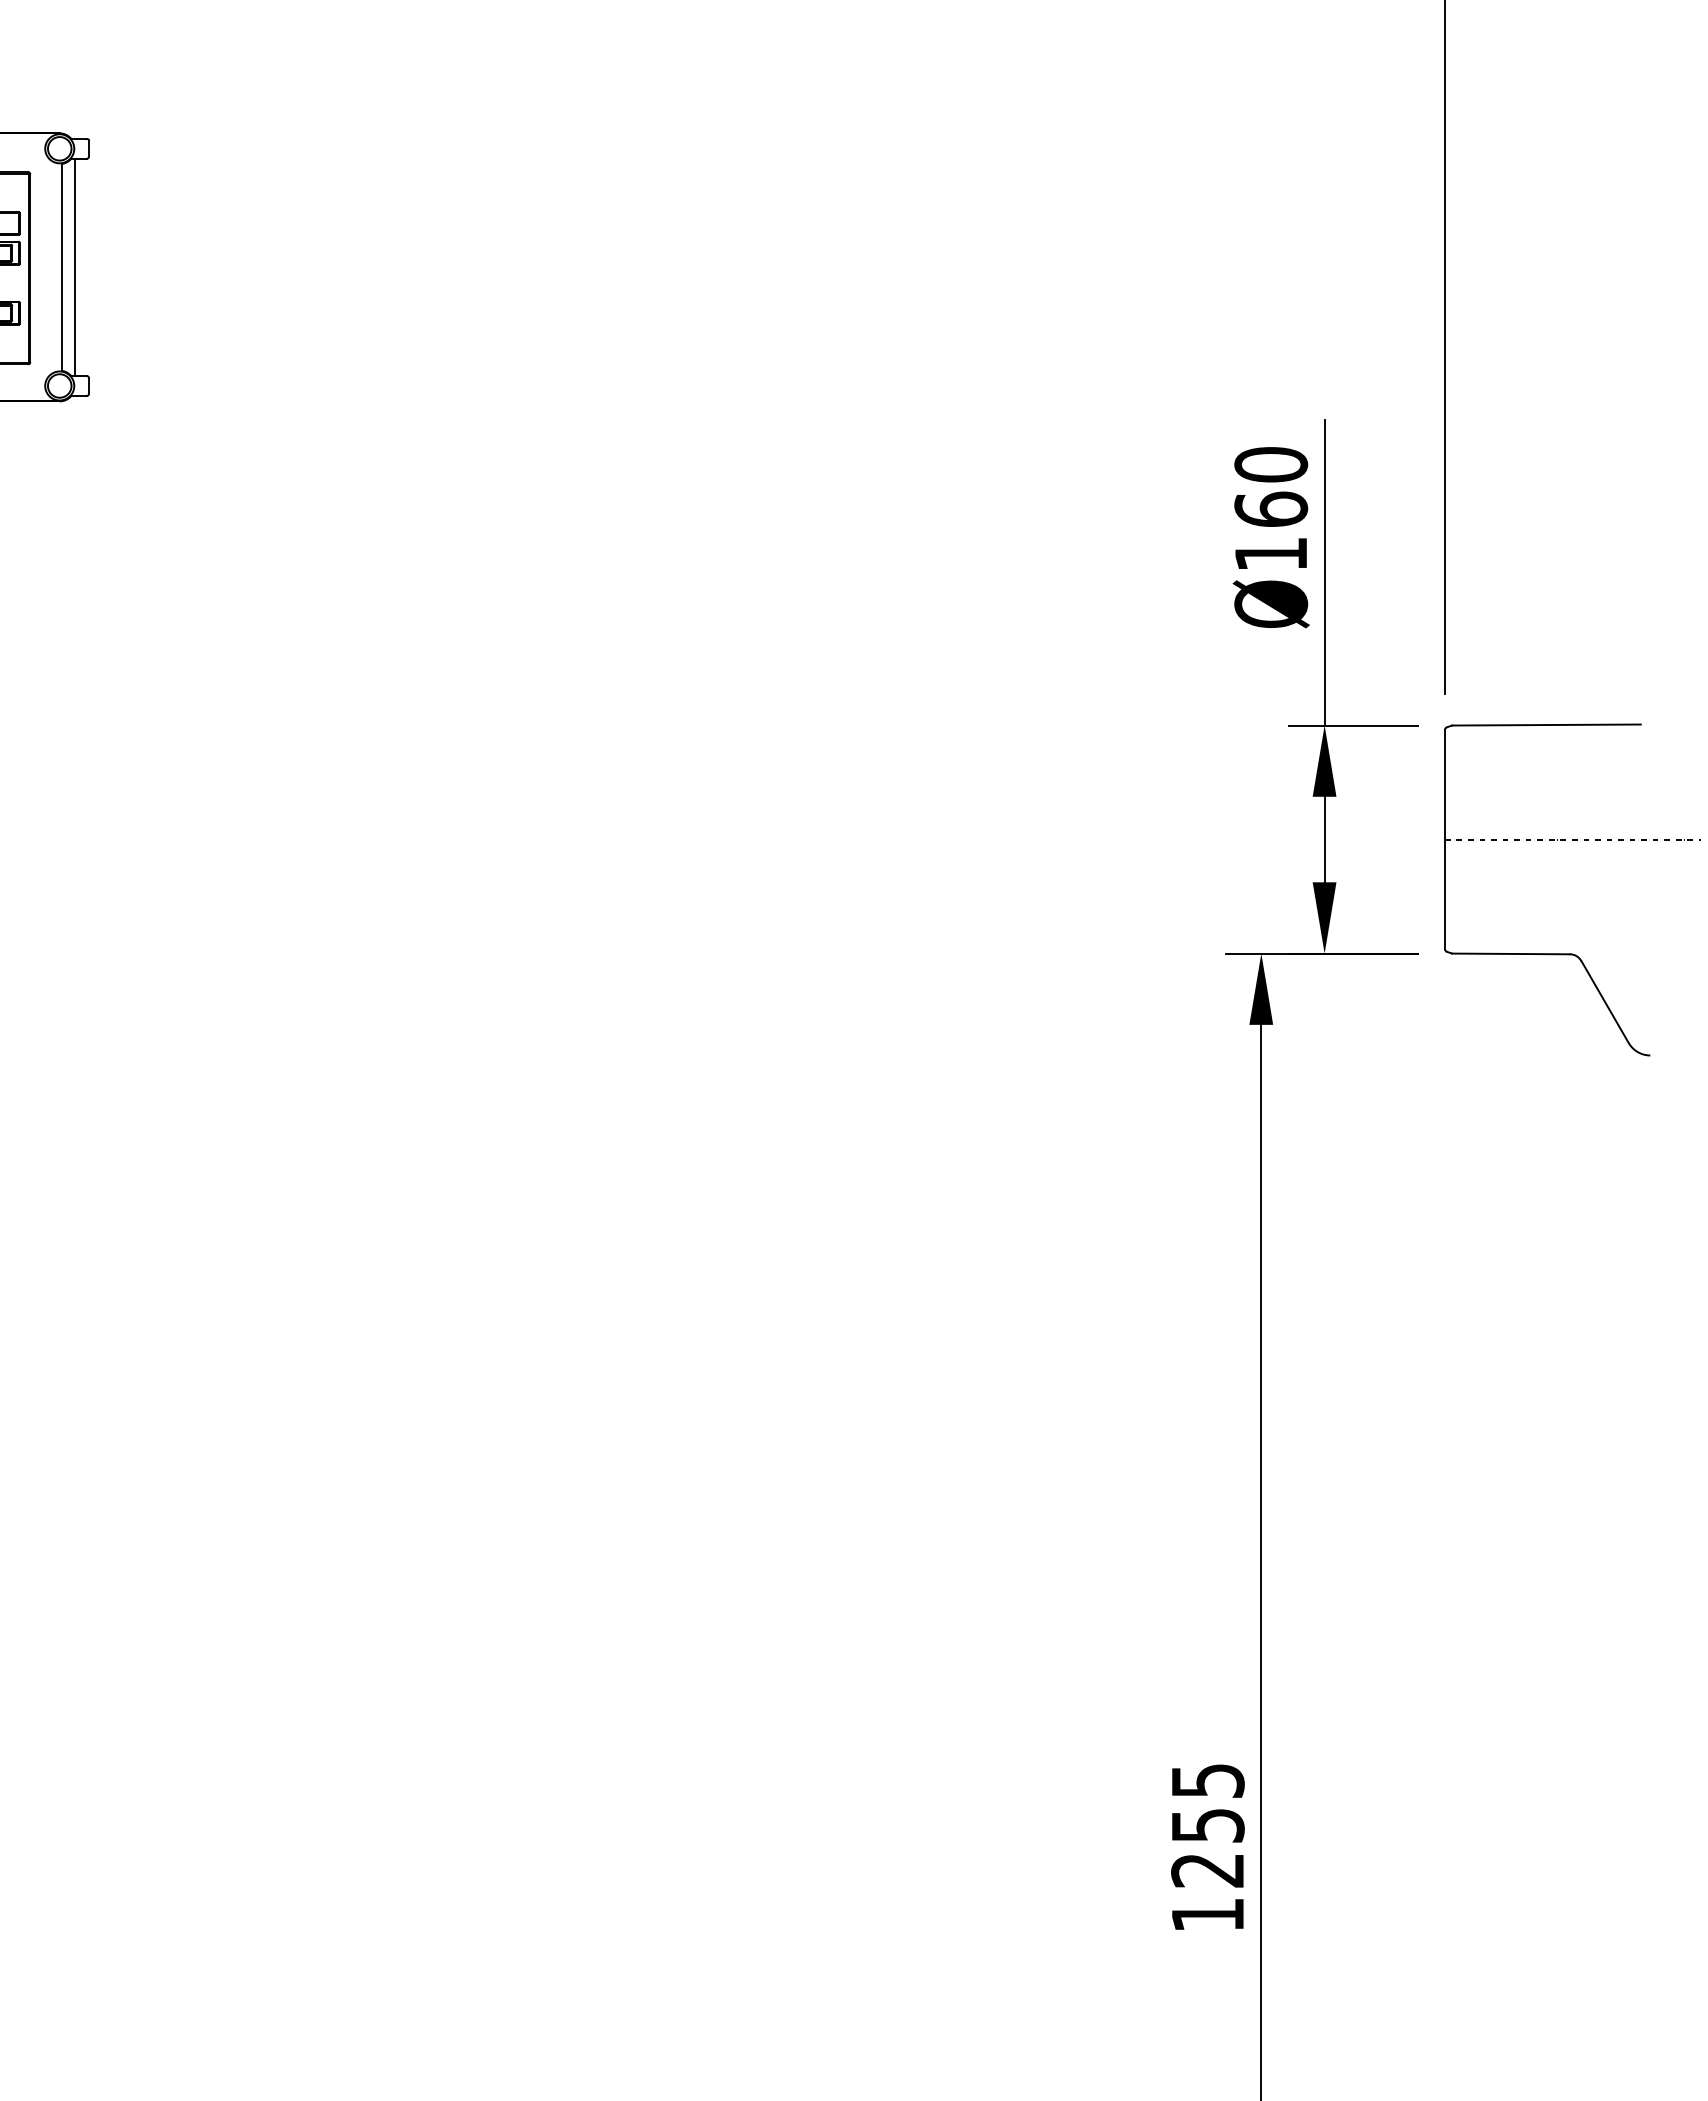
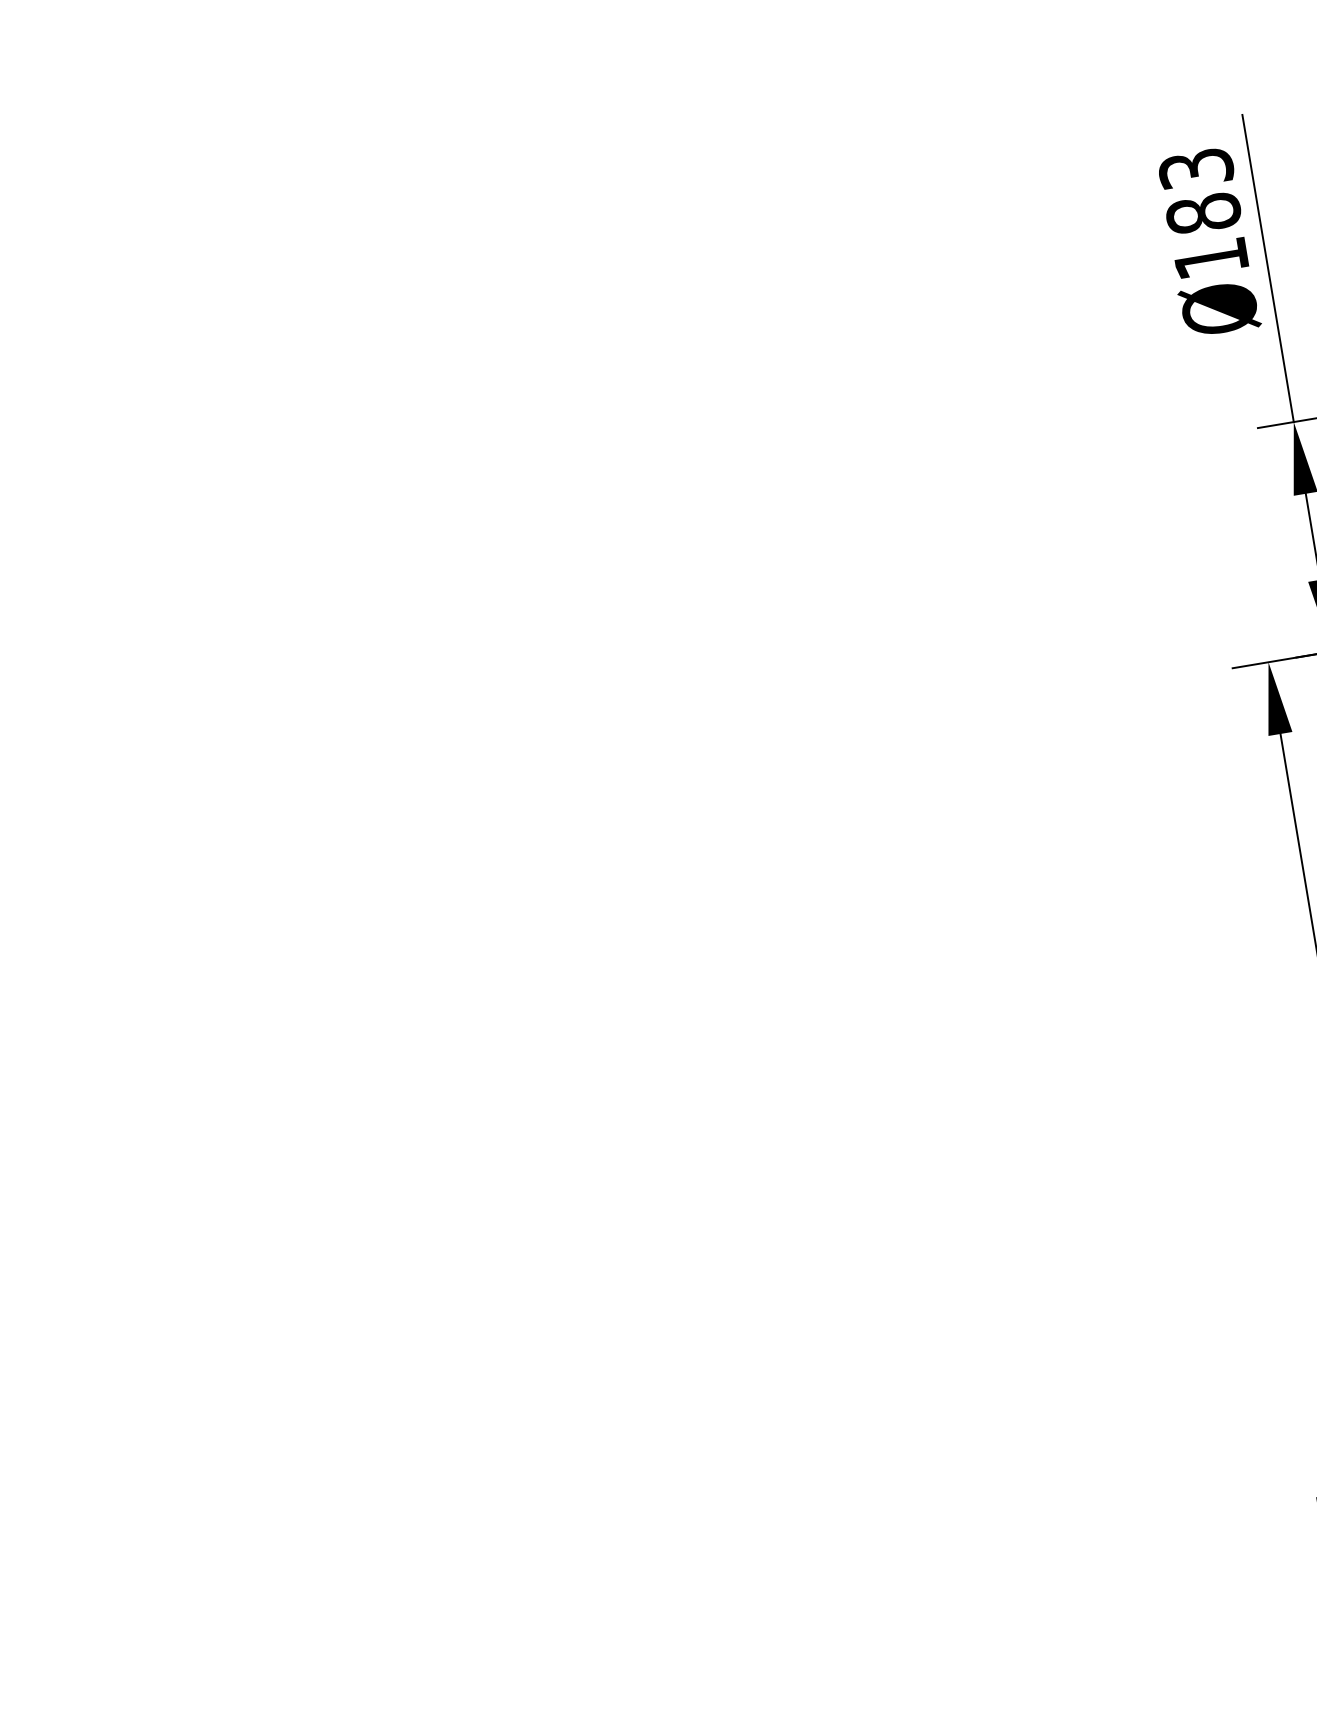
text: (1271, 487) -> (1200, 191), Ø160 -> Ø183

